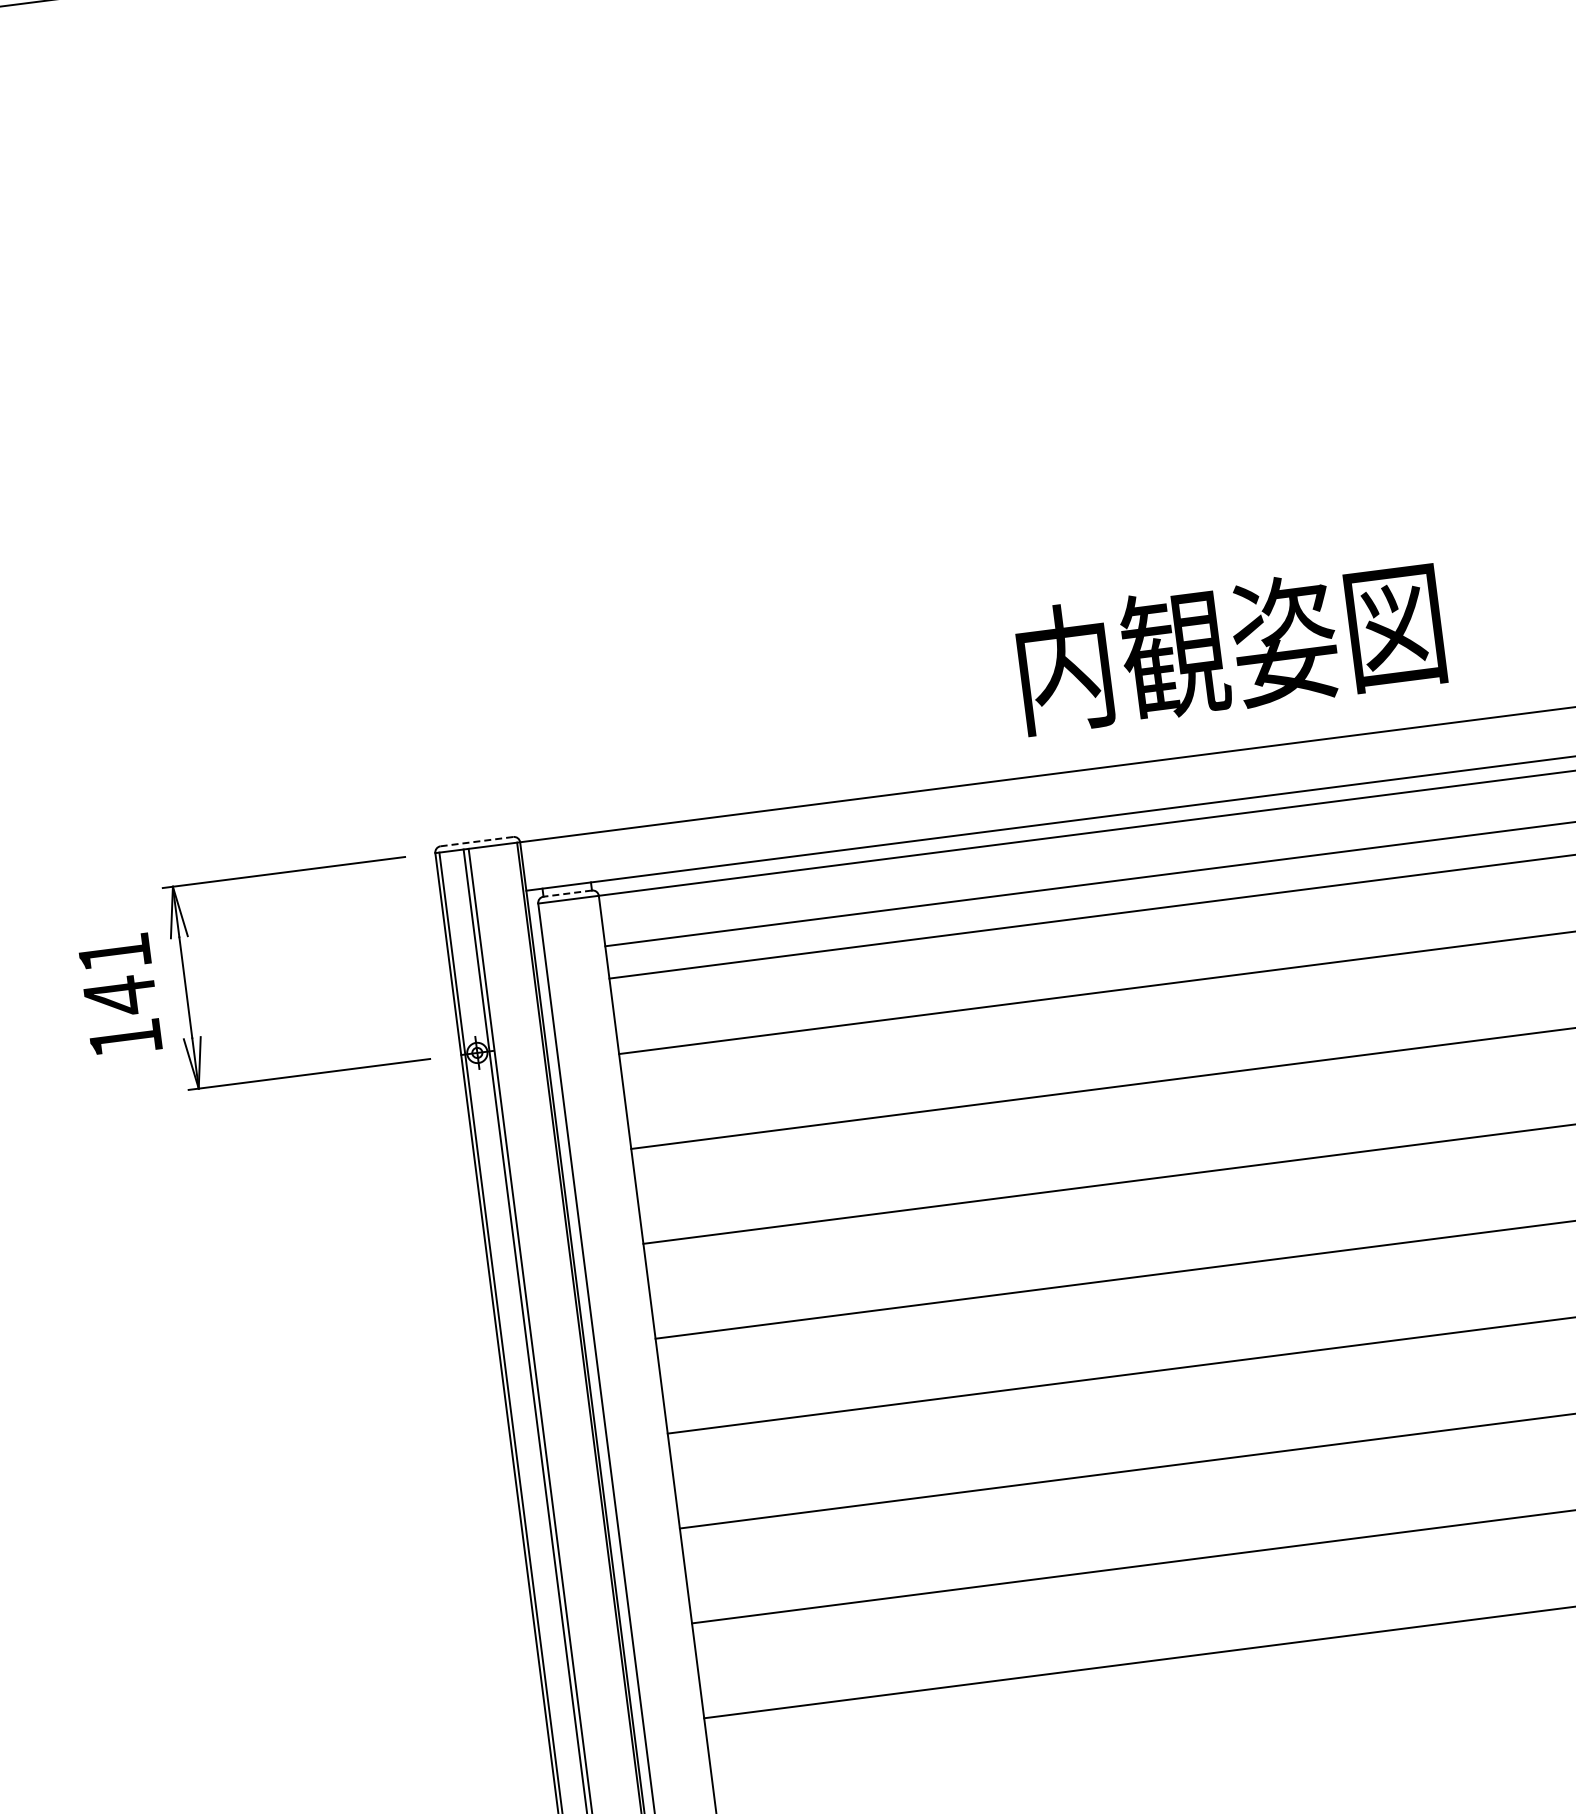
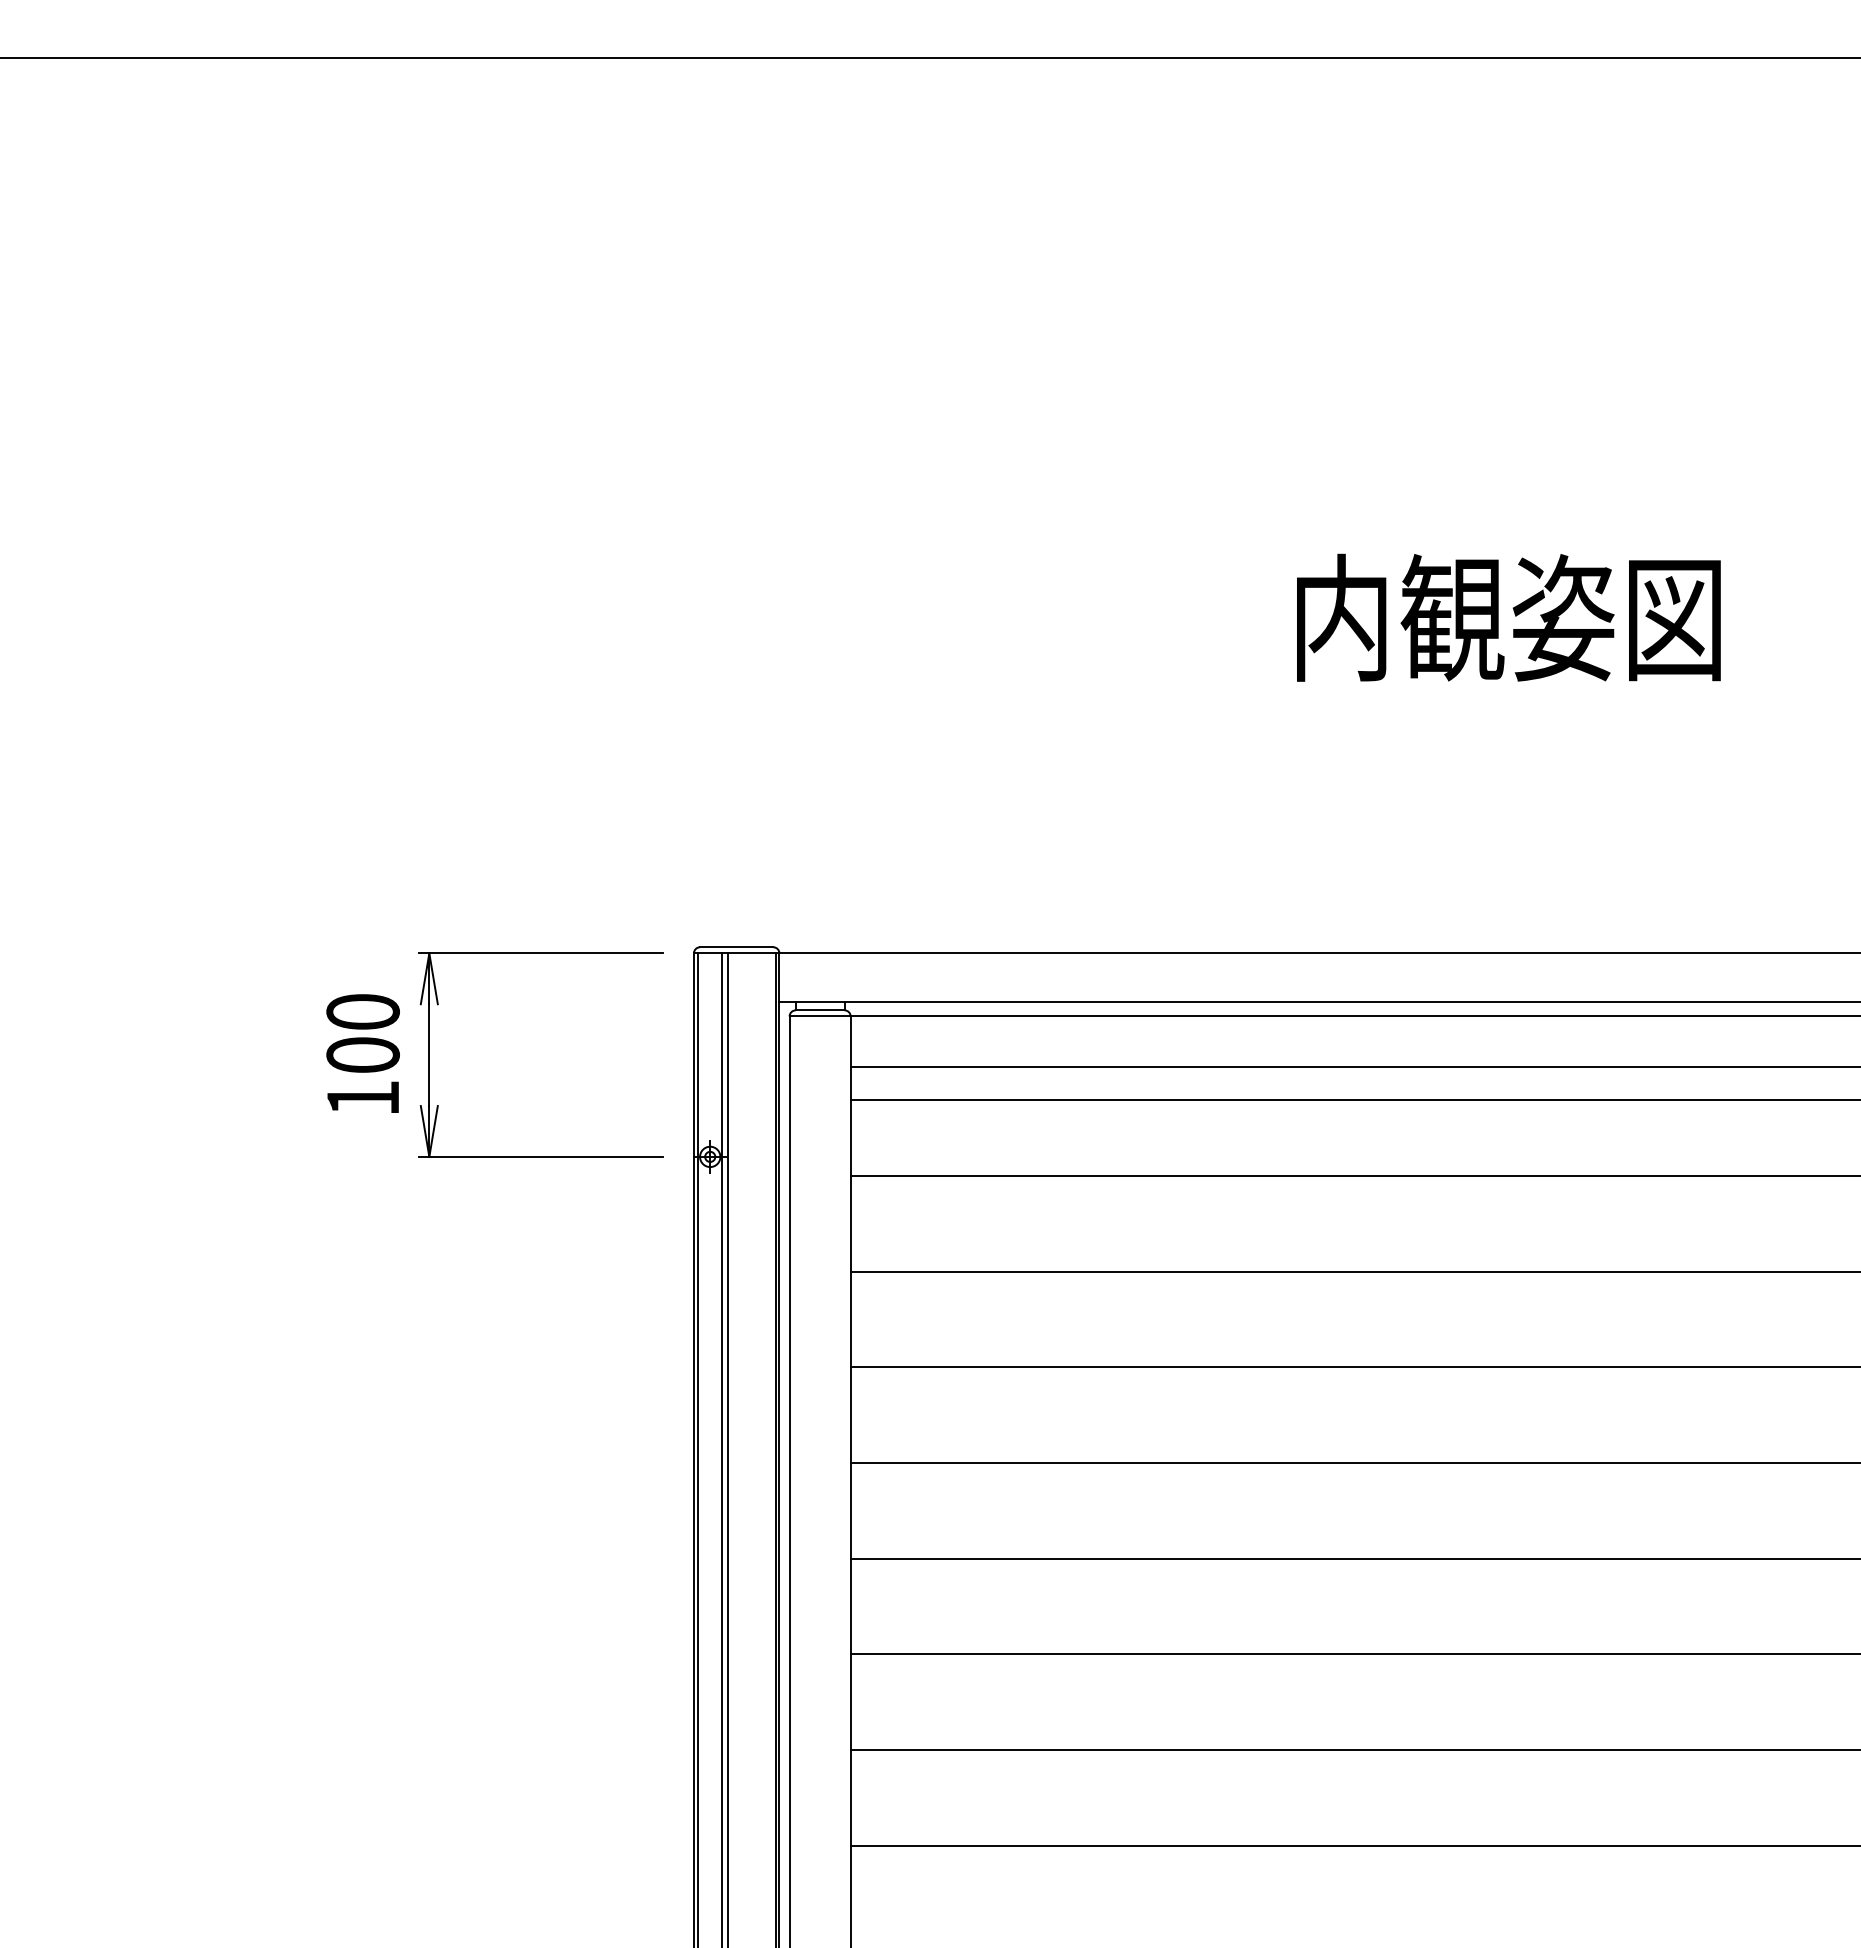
text: (1230, 646) -> (1508, 617), moved
line: (476, 841) -> (736, 947), dashed -> solid
line: (567, 893) -> (819, 1010), dashed -> solid
text: (116, 975) -> (362, 1034), 141 -> 100

